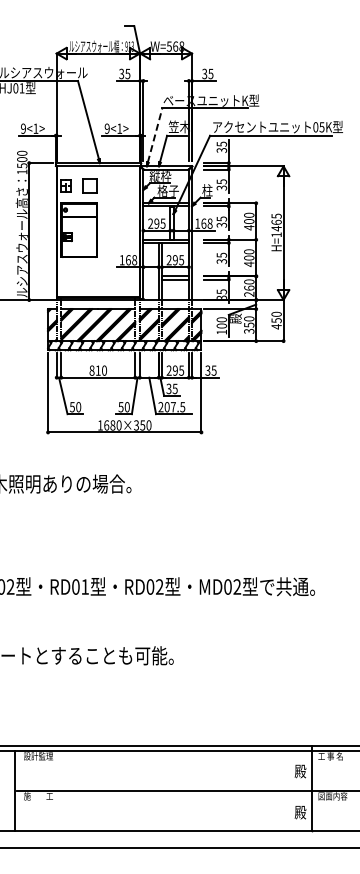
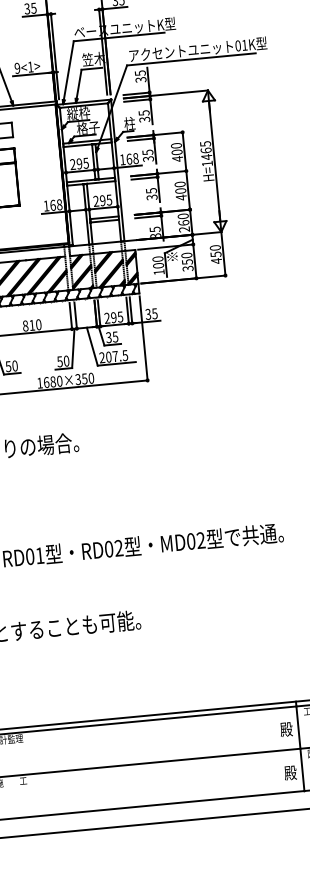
text: (321, 127) -> (244, 45), 05K -> 01K
line: (155, 135) -> (69, 70), dashed -> solid
text: (235, 318) -> (172, 256), 殿 -> ※

